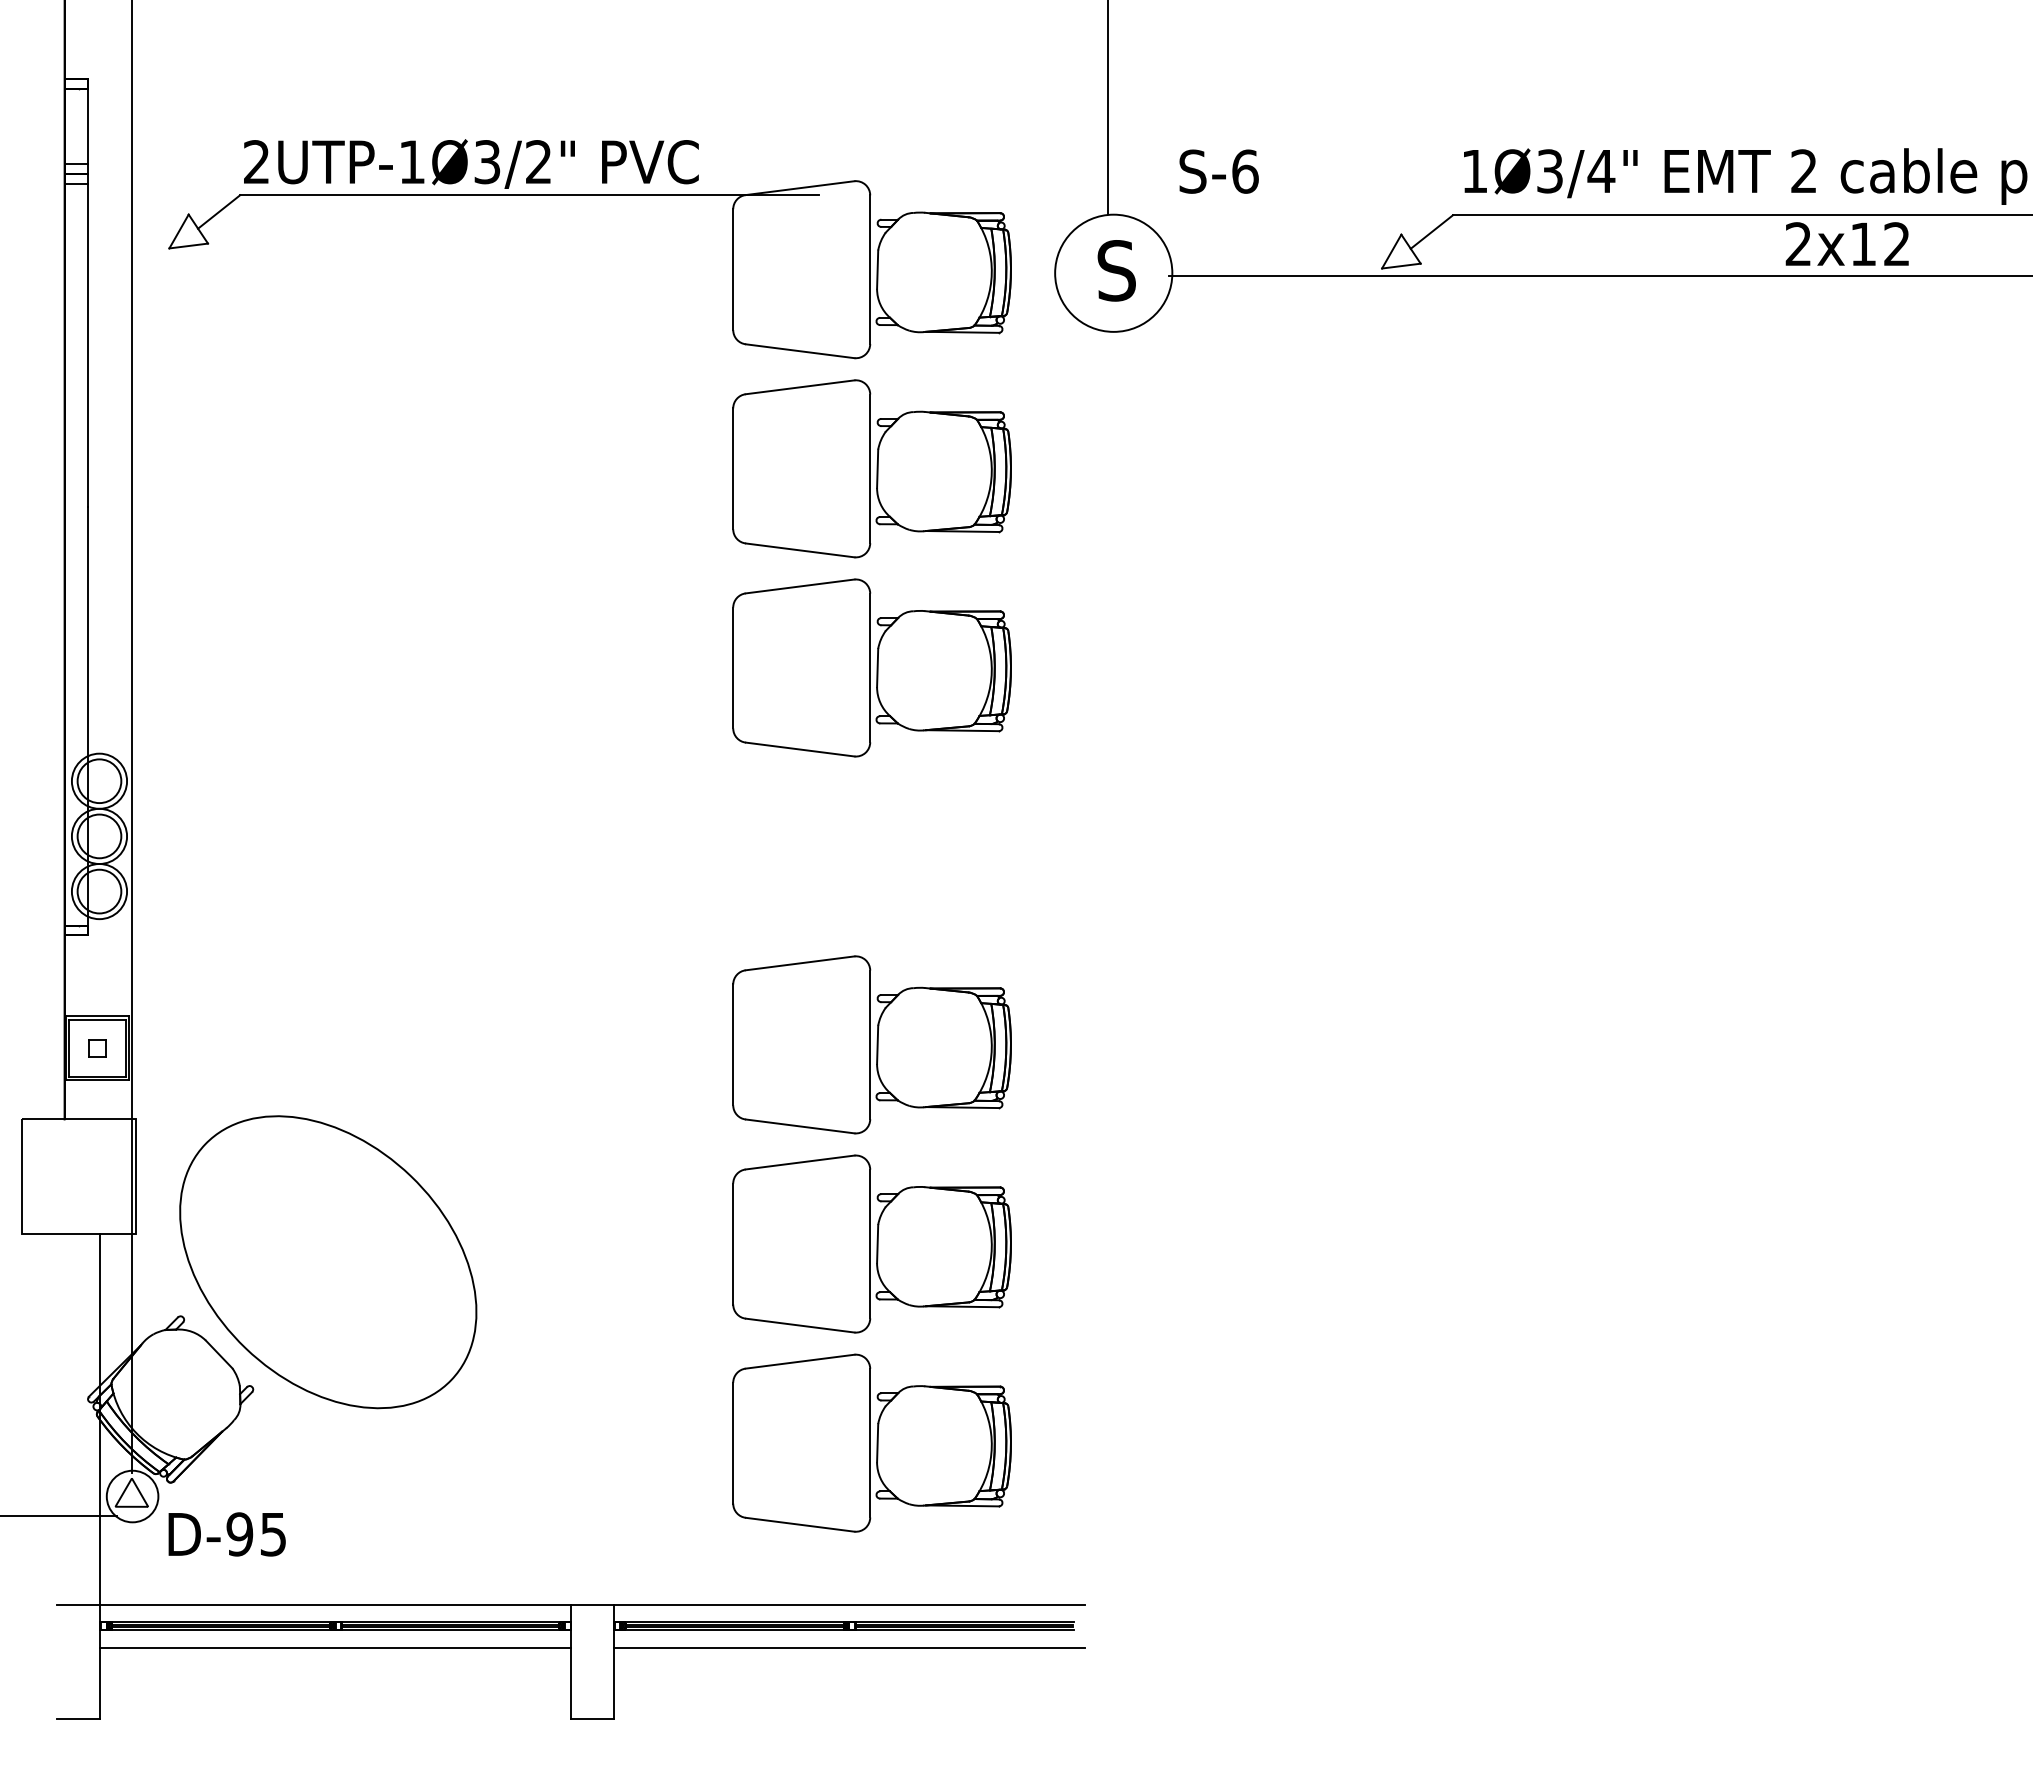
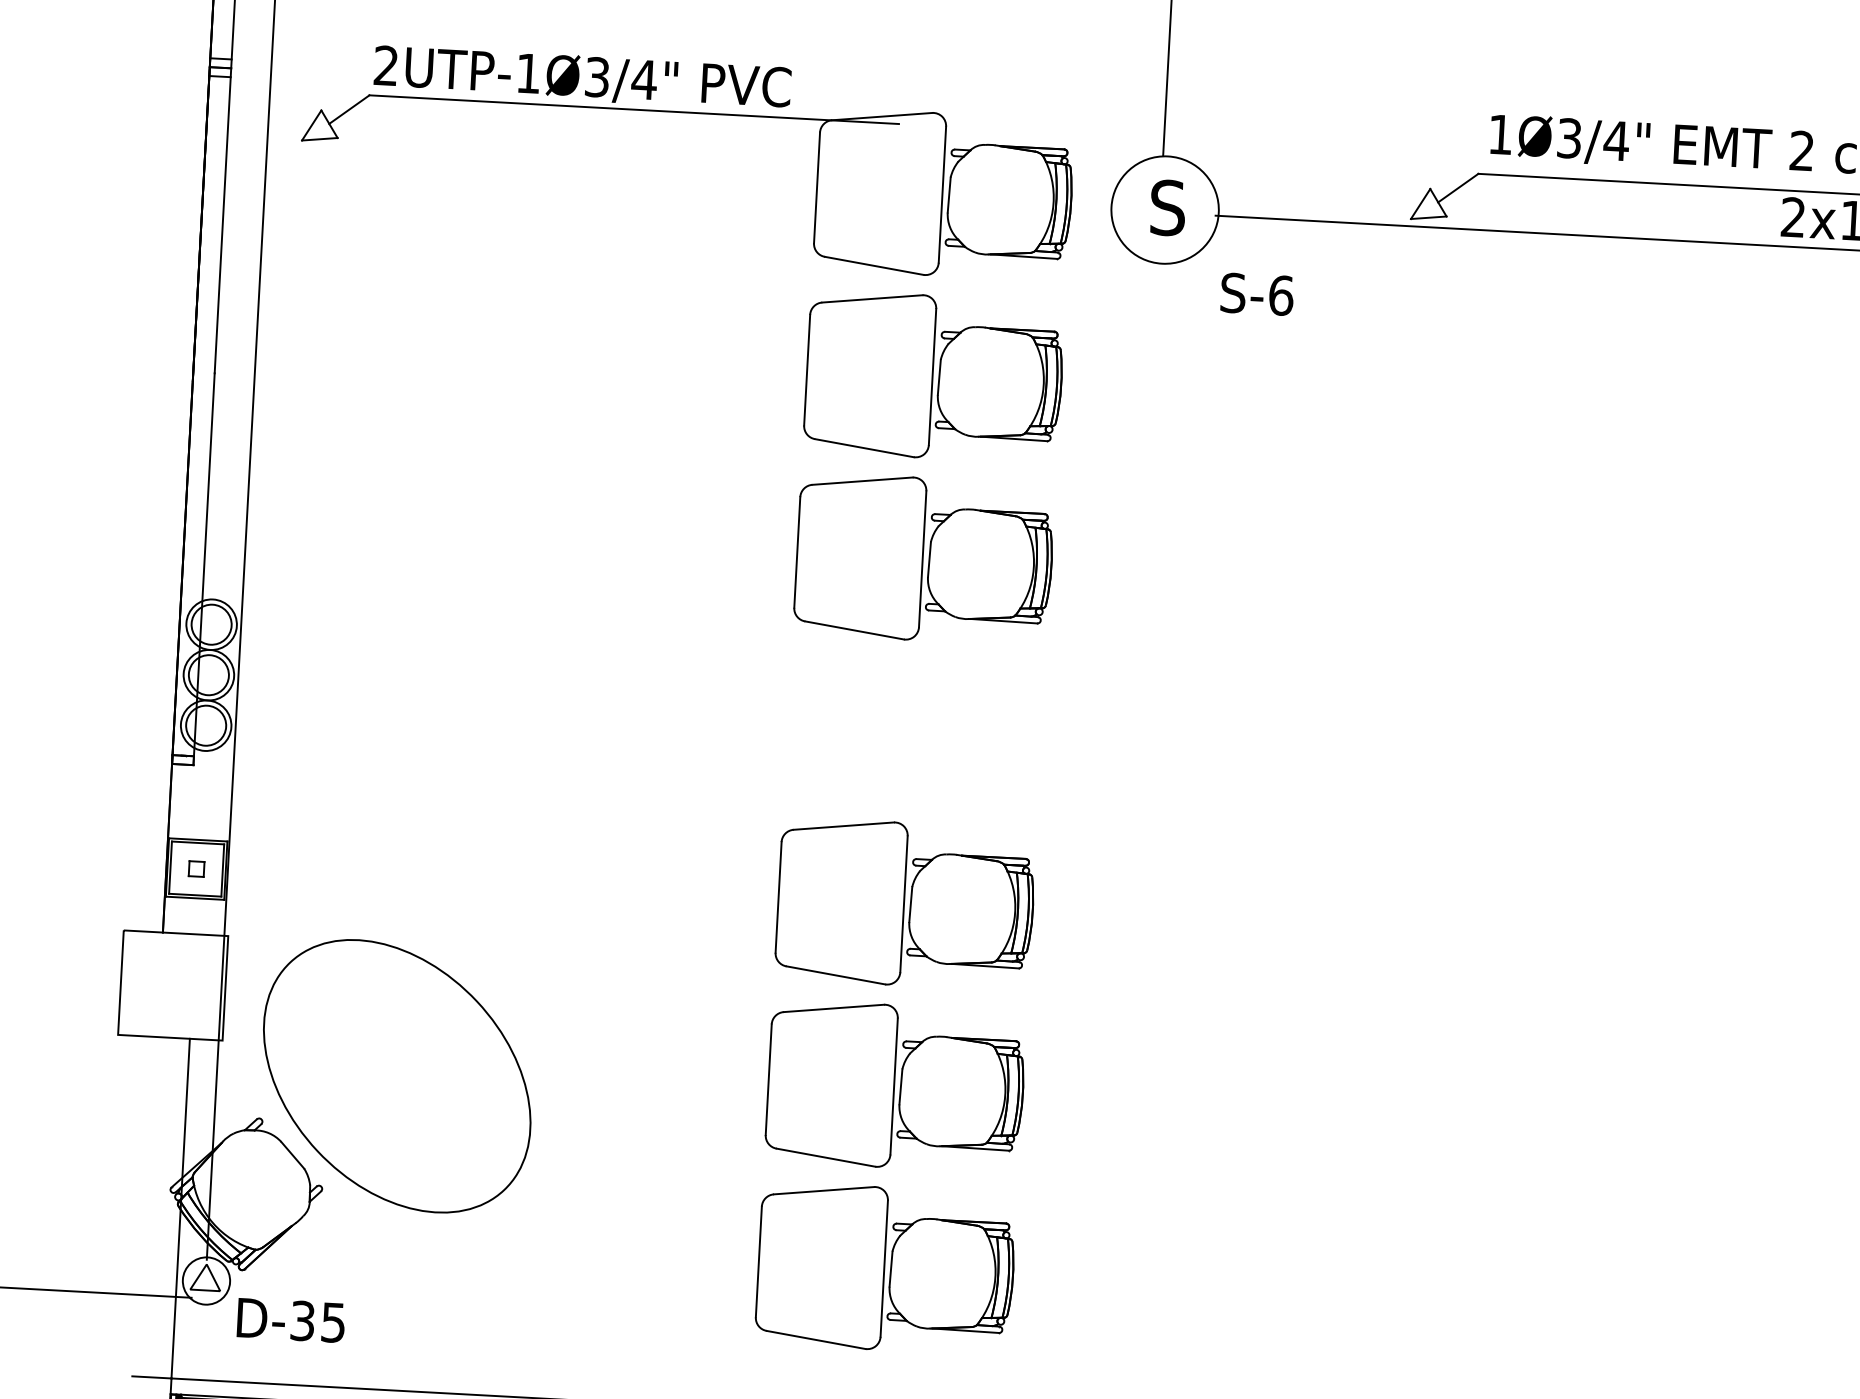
text: (538, 161) -> (644, 79), 2UTP-1Ø3/2" -> 2UTP-1Ø3/4"
text: (1218, 171) -> (1256, 294), moved
text: (239, 1534) -> (302, 1321), D-95 -> D-35

